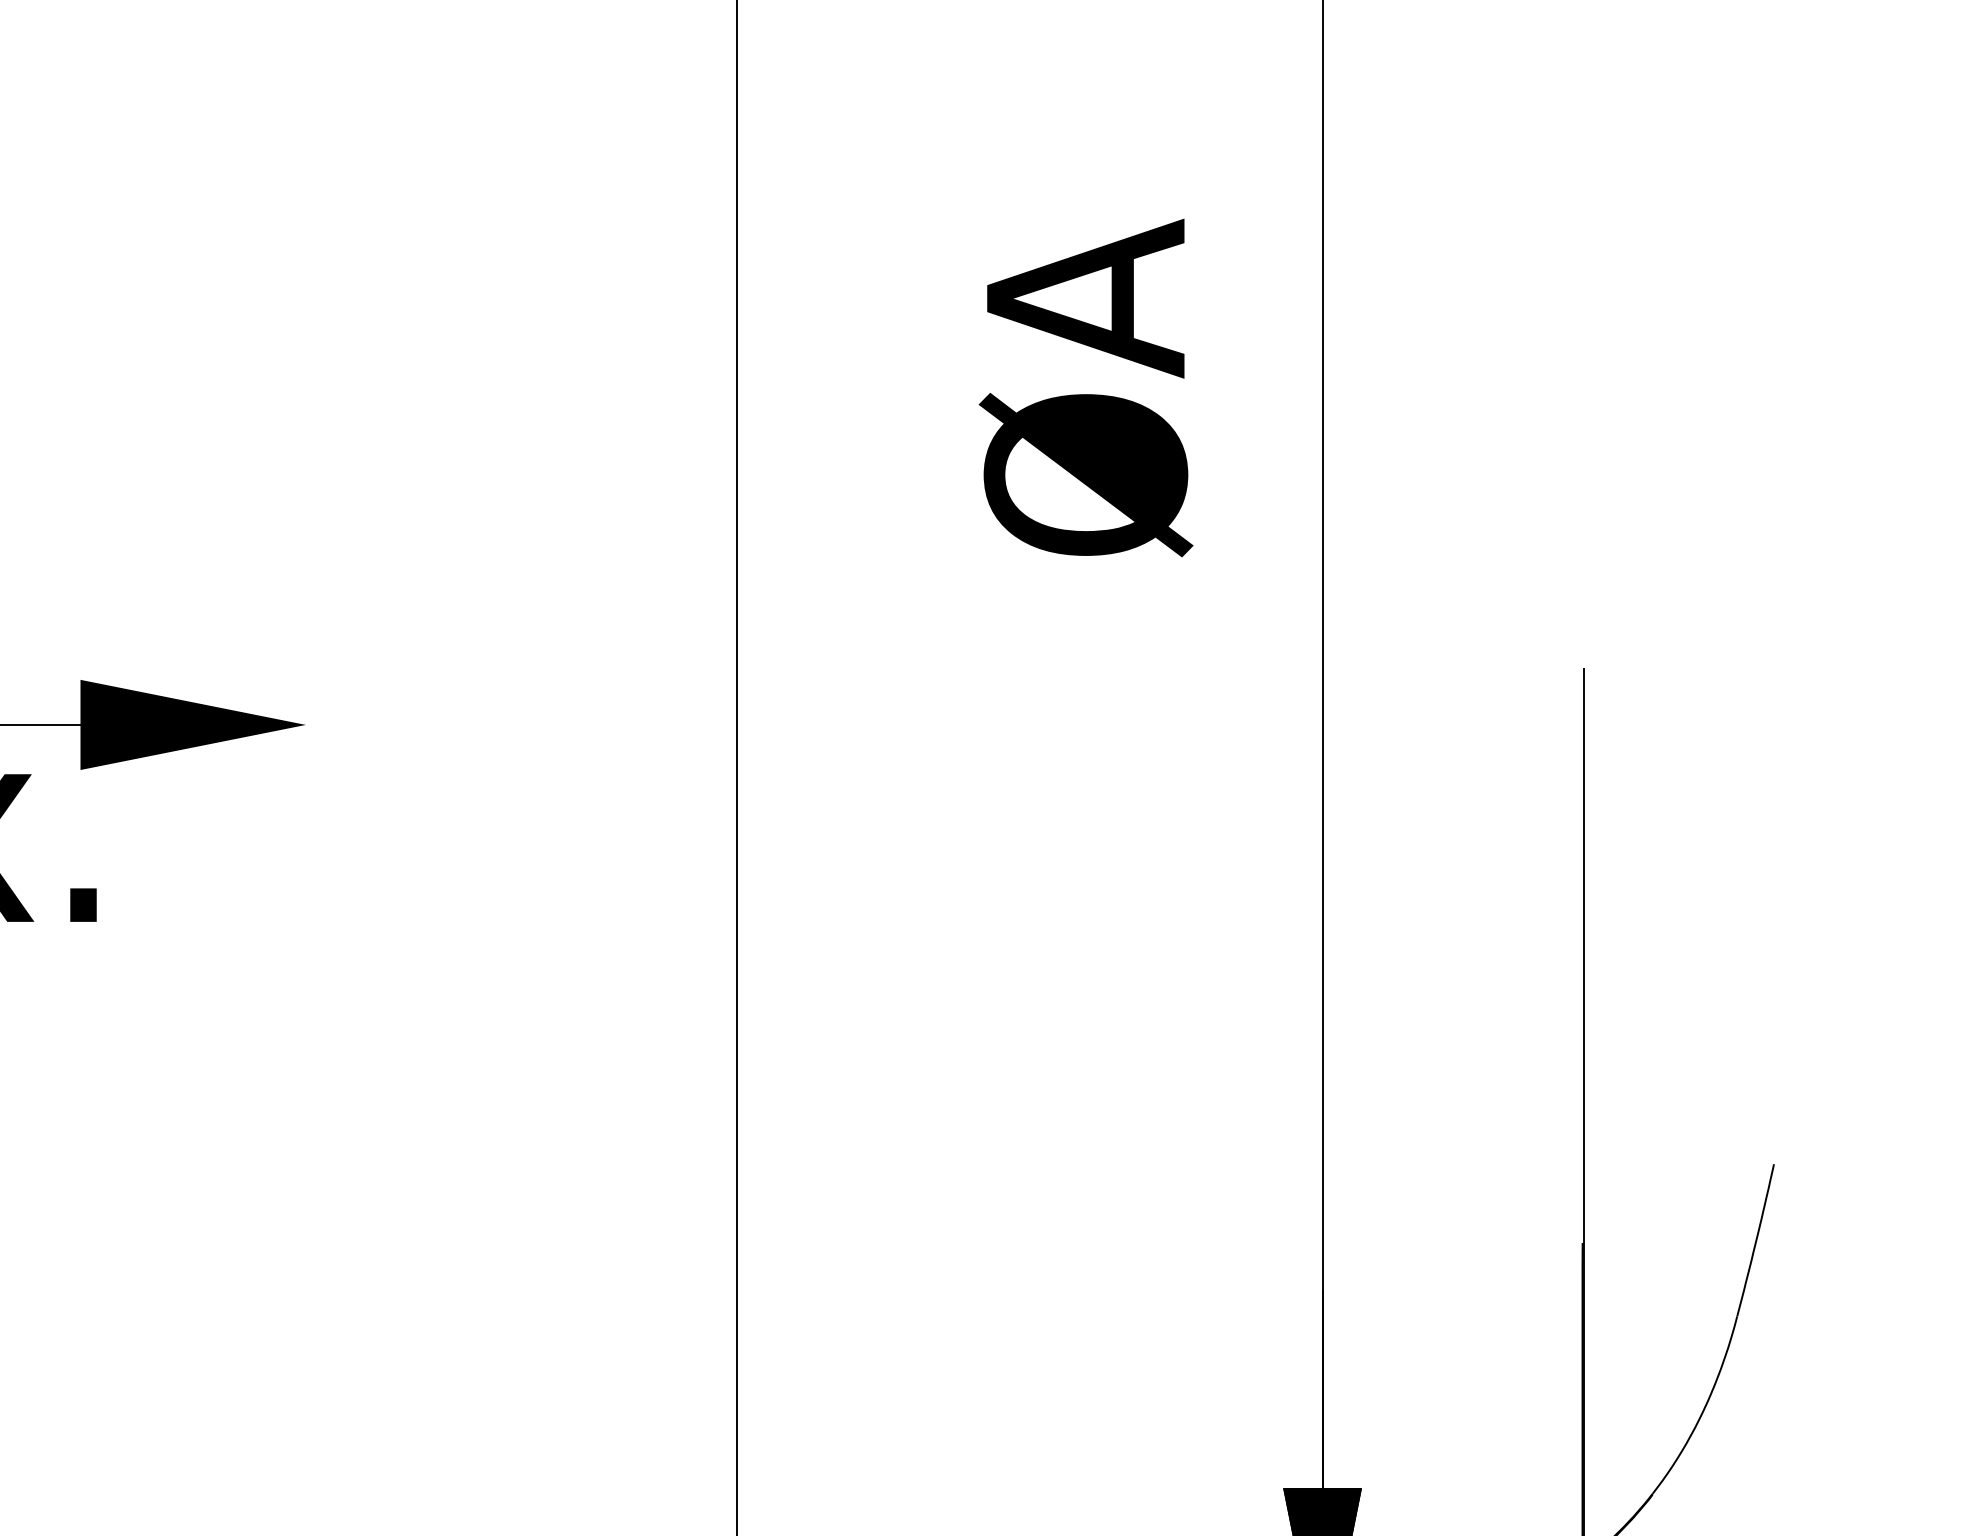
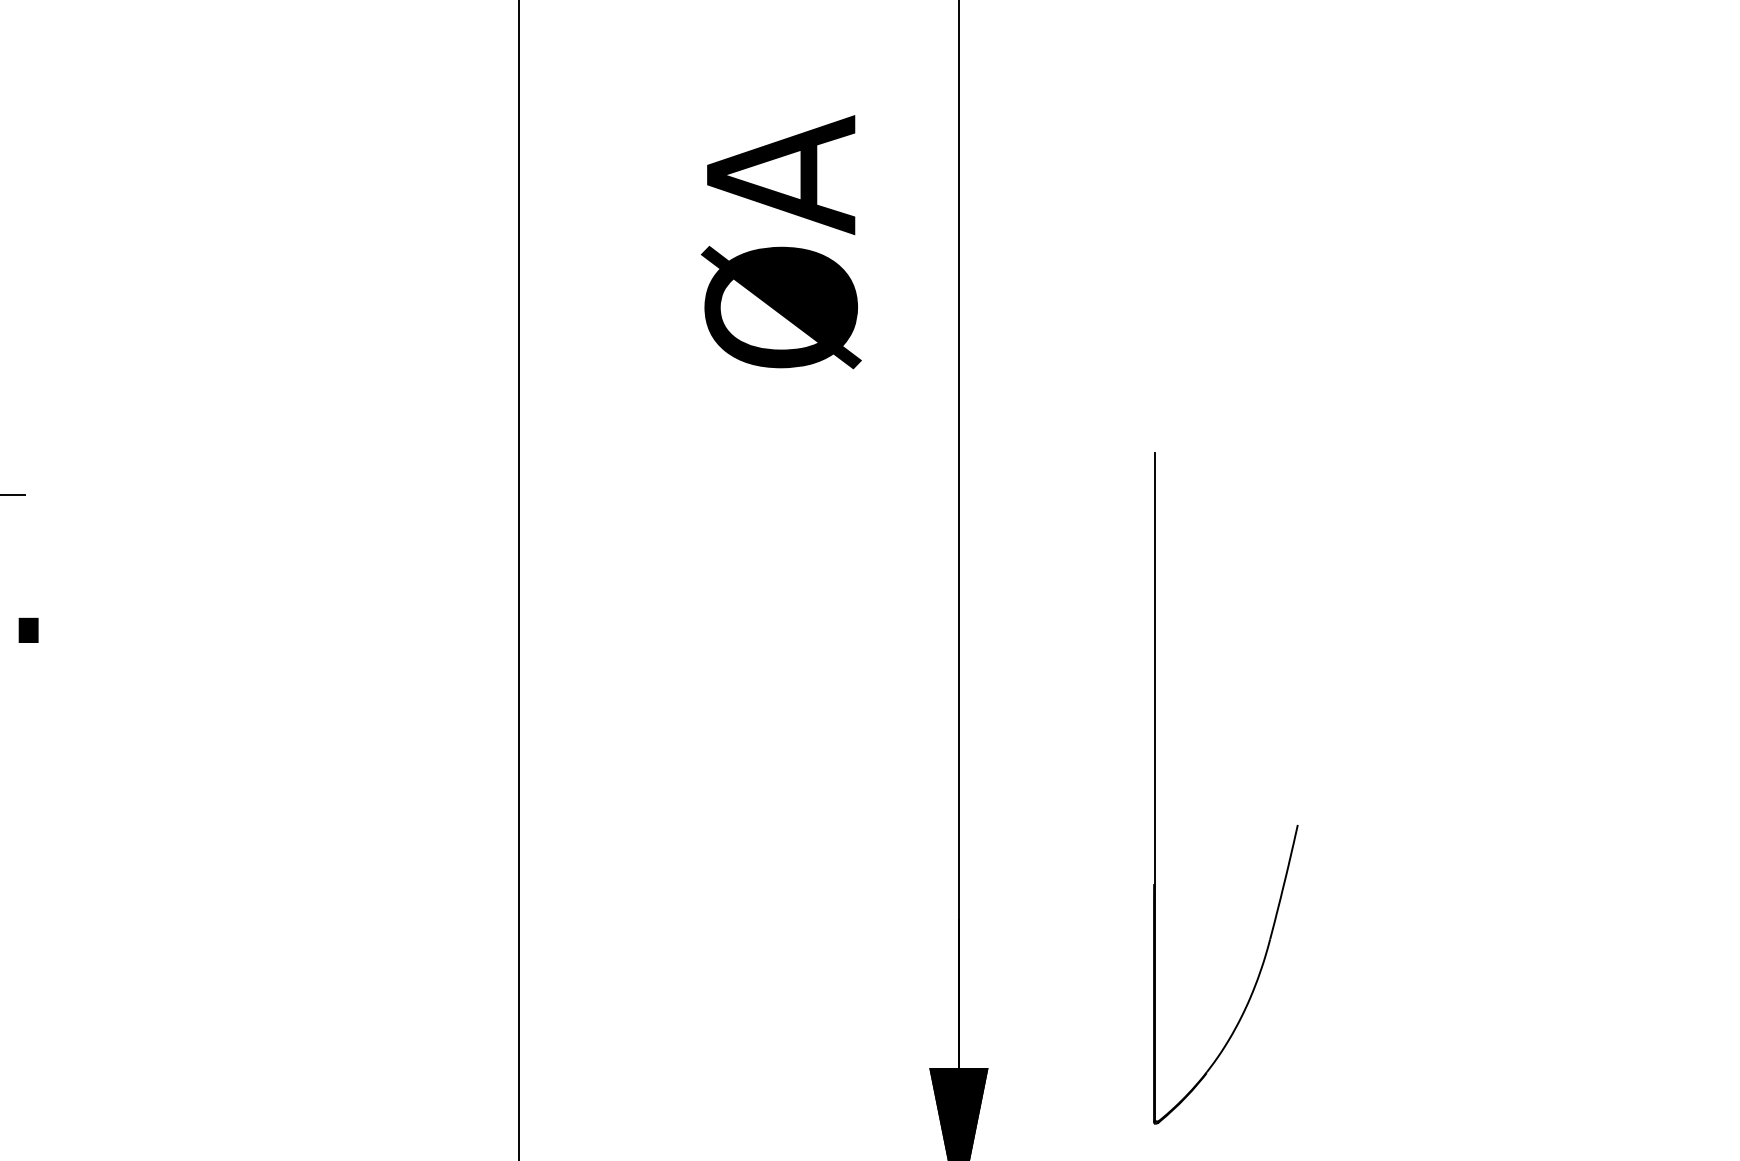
fill: (192, 724) -> (110, 494), removed

